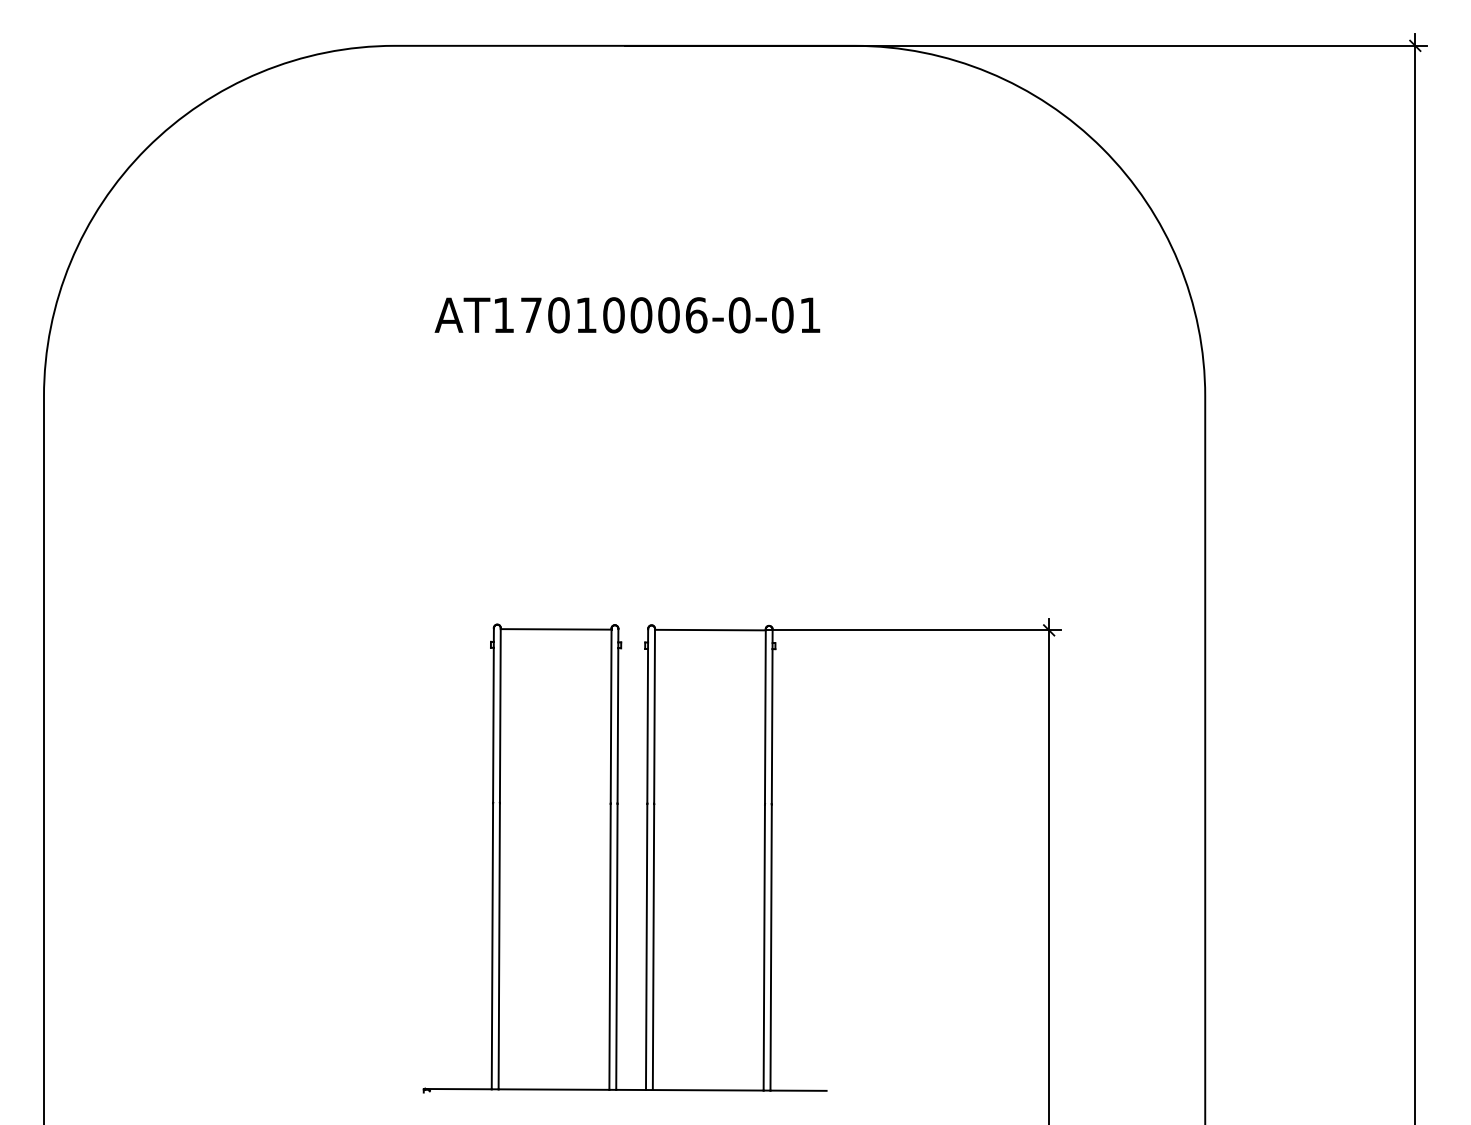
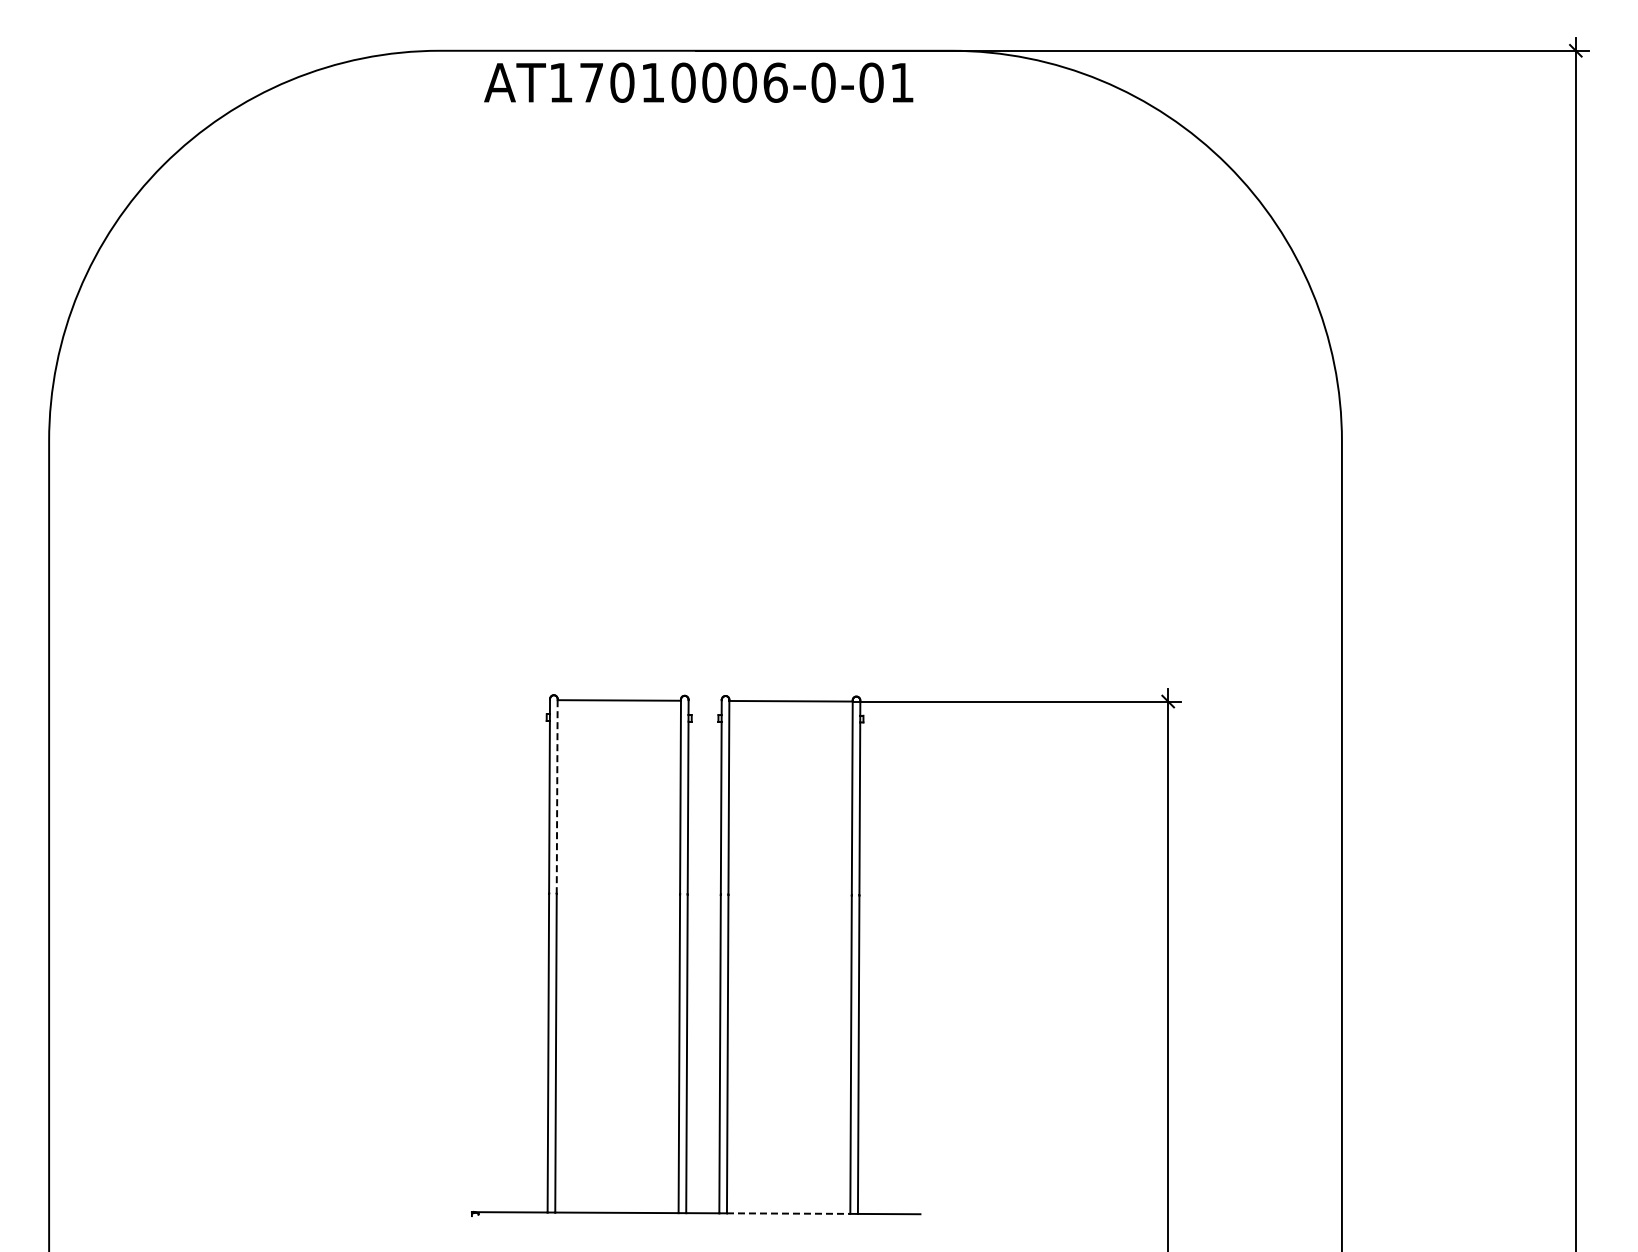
text: (627, 315) -> (698, 82), moved
line: (500, 716) -> (557, 797), solid -> dashed
line: (708, 1090) -> (788, 1213), solid -> dashed

